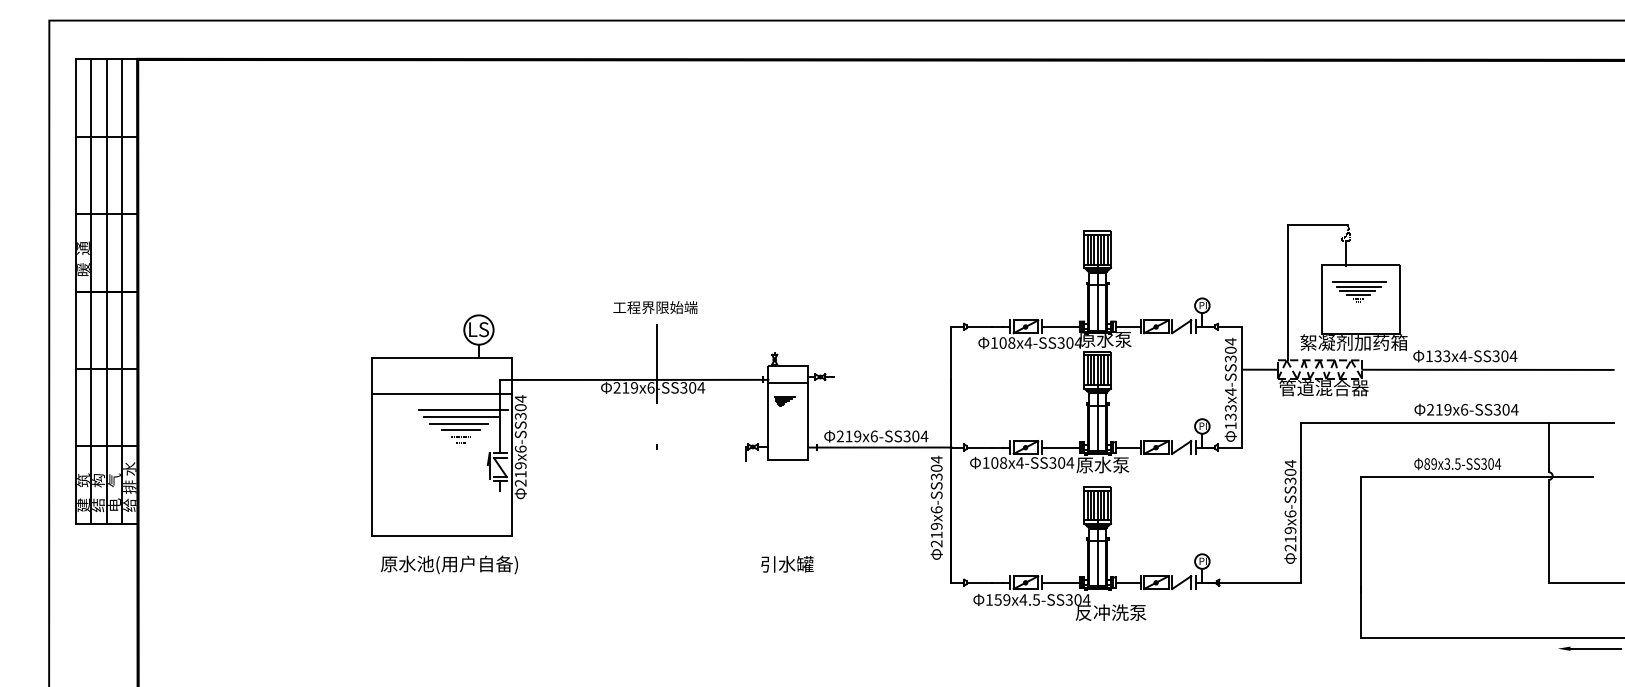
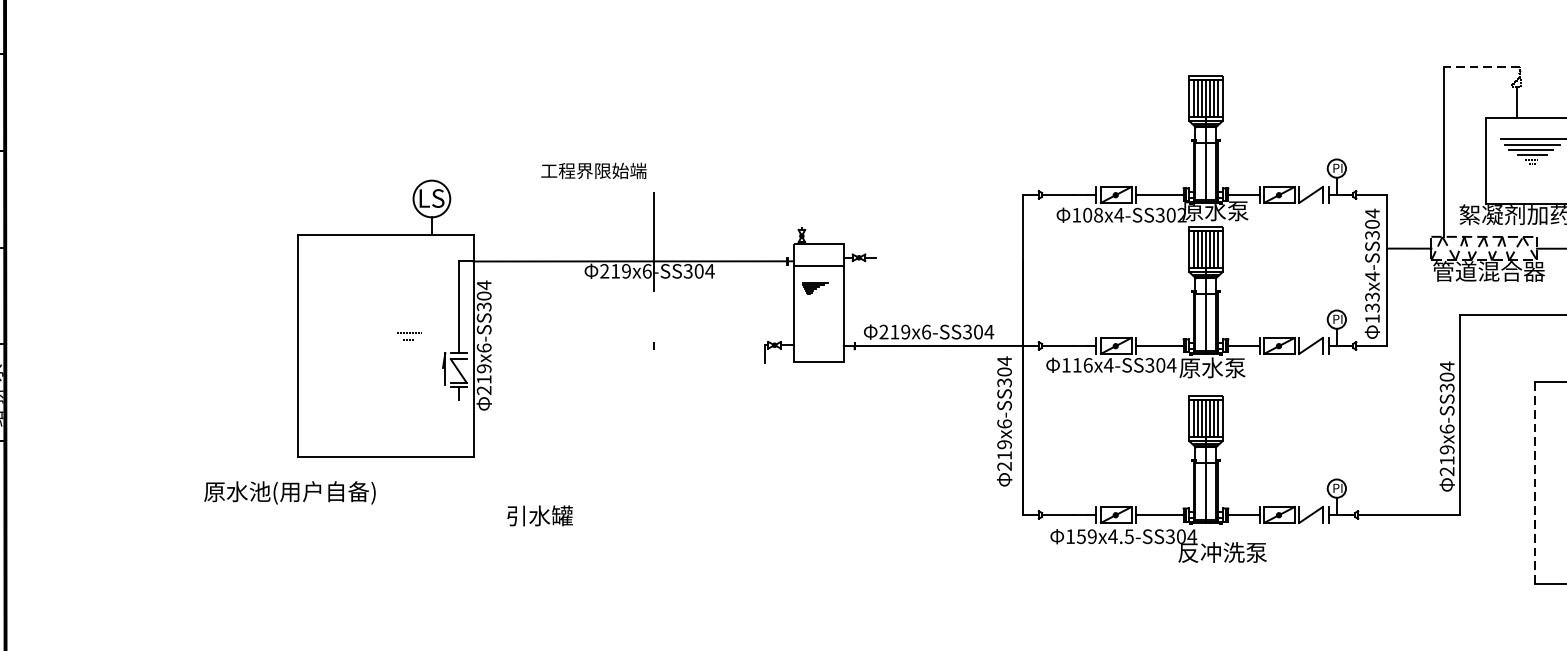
line: (1317, 224) -> (1480, 66), solid -> dashed
text: (655, 307) -> (593, 170), moved
text: (1078, 342) -> (1181, 214), 108x4-SS304 -> 108x4-SS302
line: (441, 393) -> (385, 278), removed
line: (463, 409) -> (412, 298), removed
line: (461, 416) -> (410, 307), removed
line: (458, 423) -> (406, 315), removed
line: (460, 430) -> (408, 324), removed
text: (999, 462) -> (1083, 364), 108x4-SS304 -> 116x4-SS304
line: (1360, 557) -> (1534, 483), solid -> dashed
text: (449, 564) -> (289, 492), moved
text: (787, 564) -> (540, 516), moved

